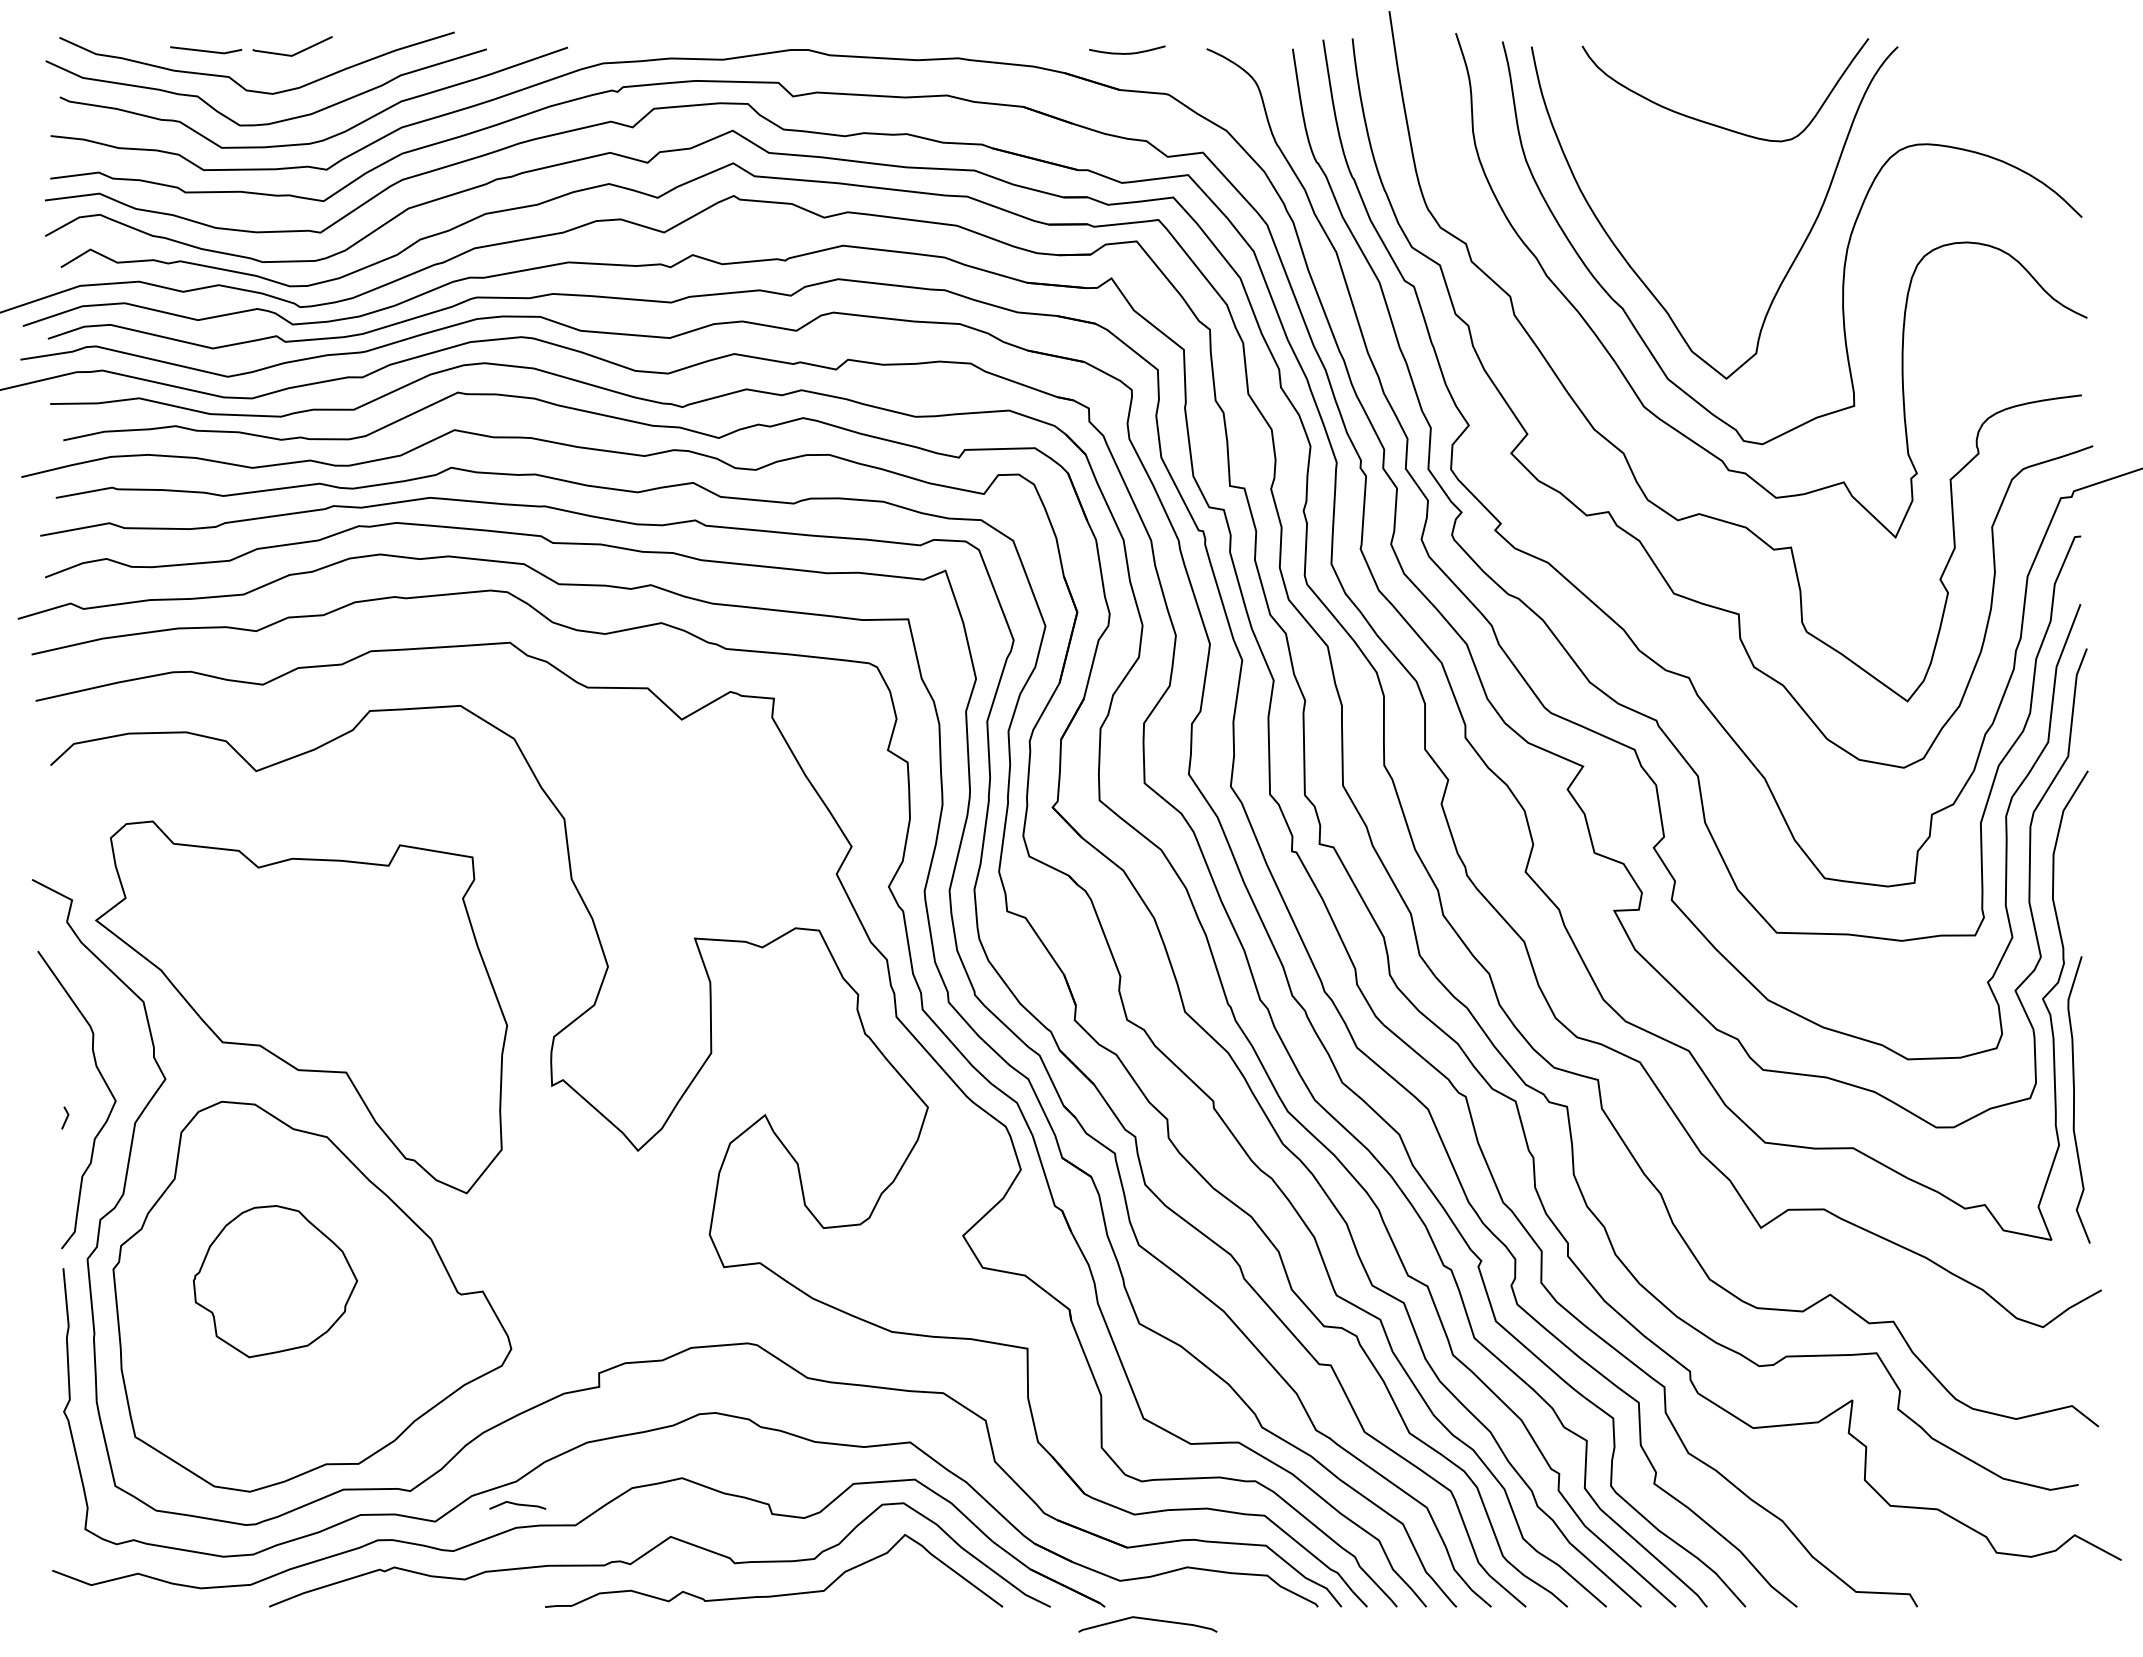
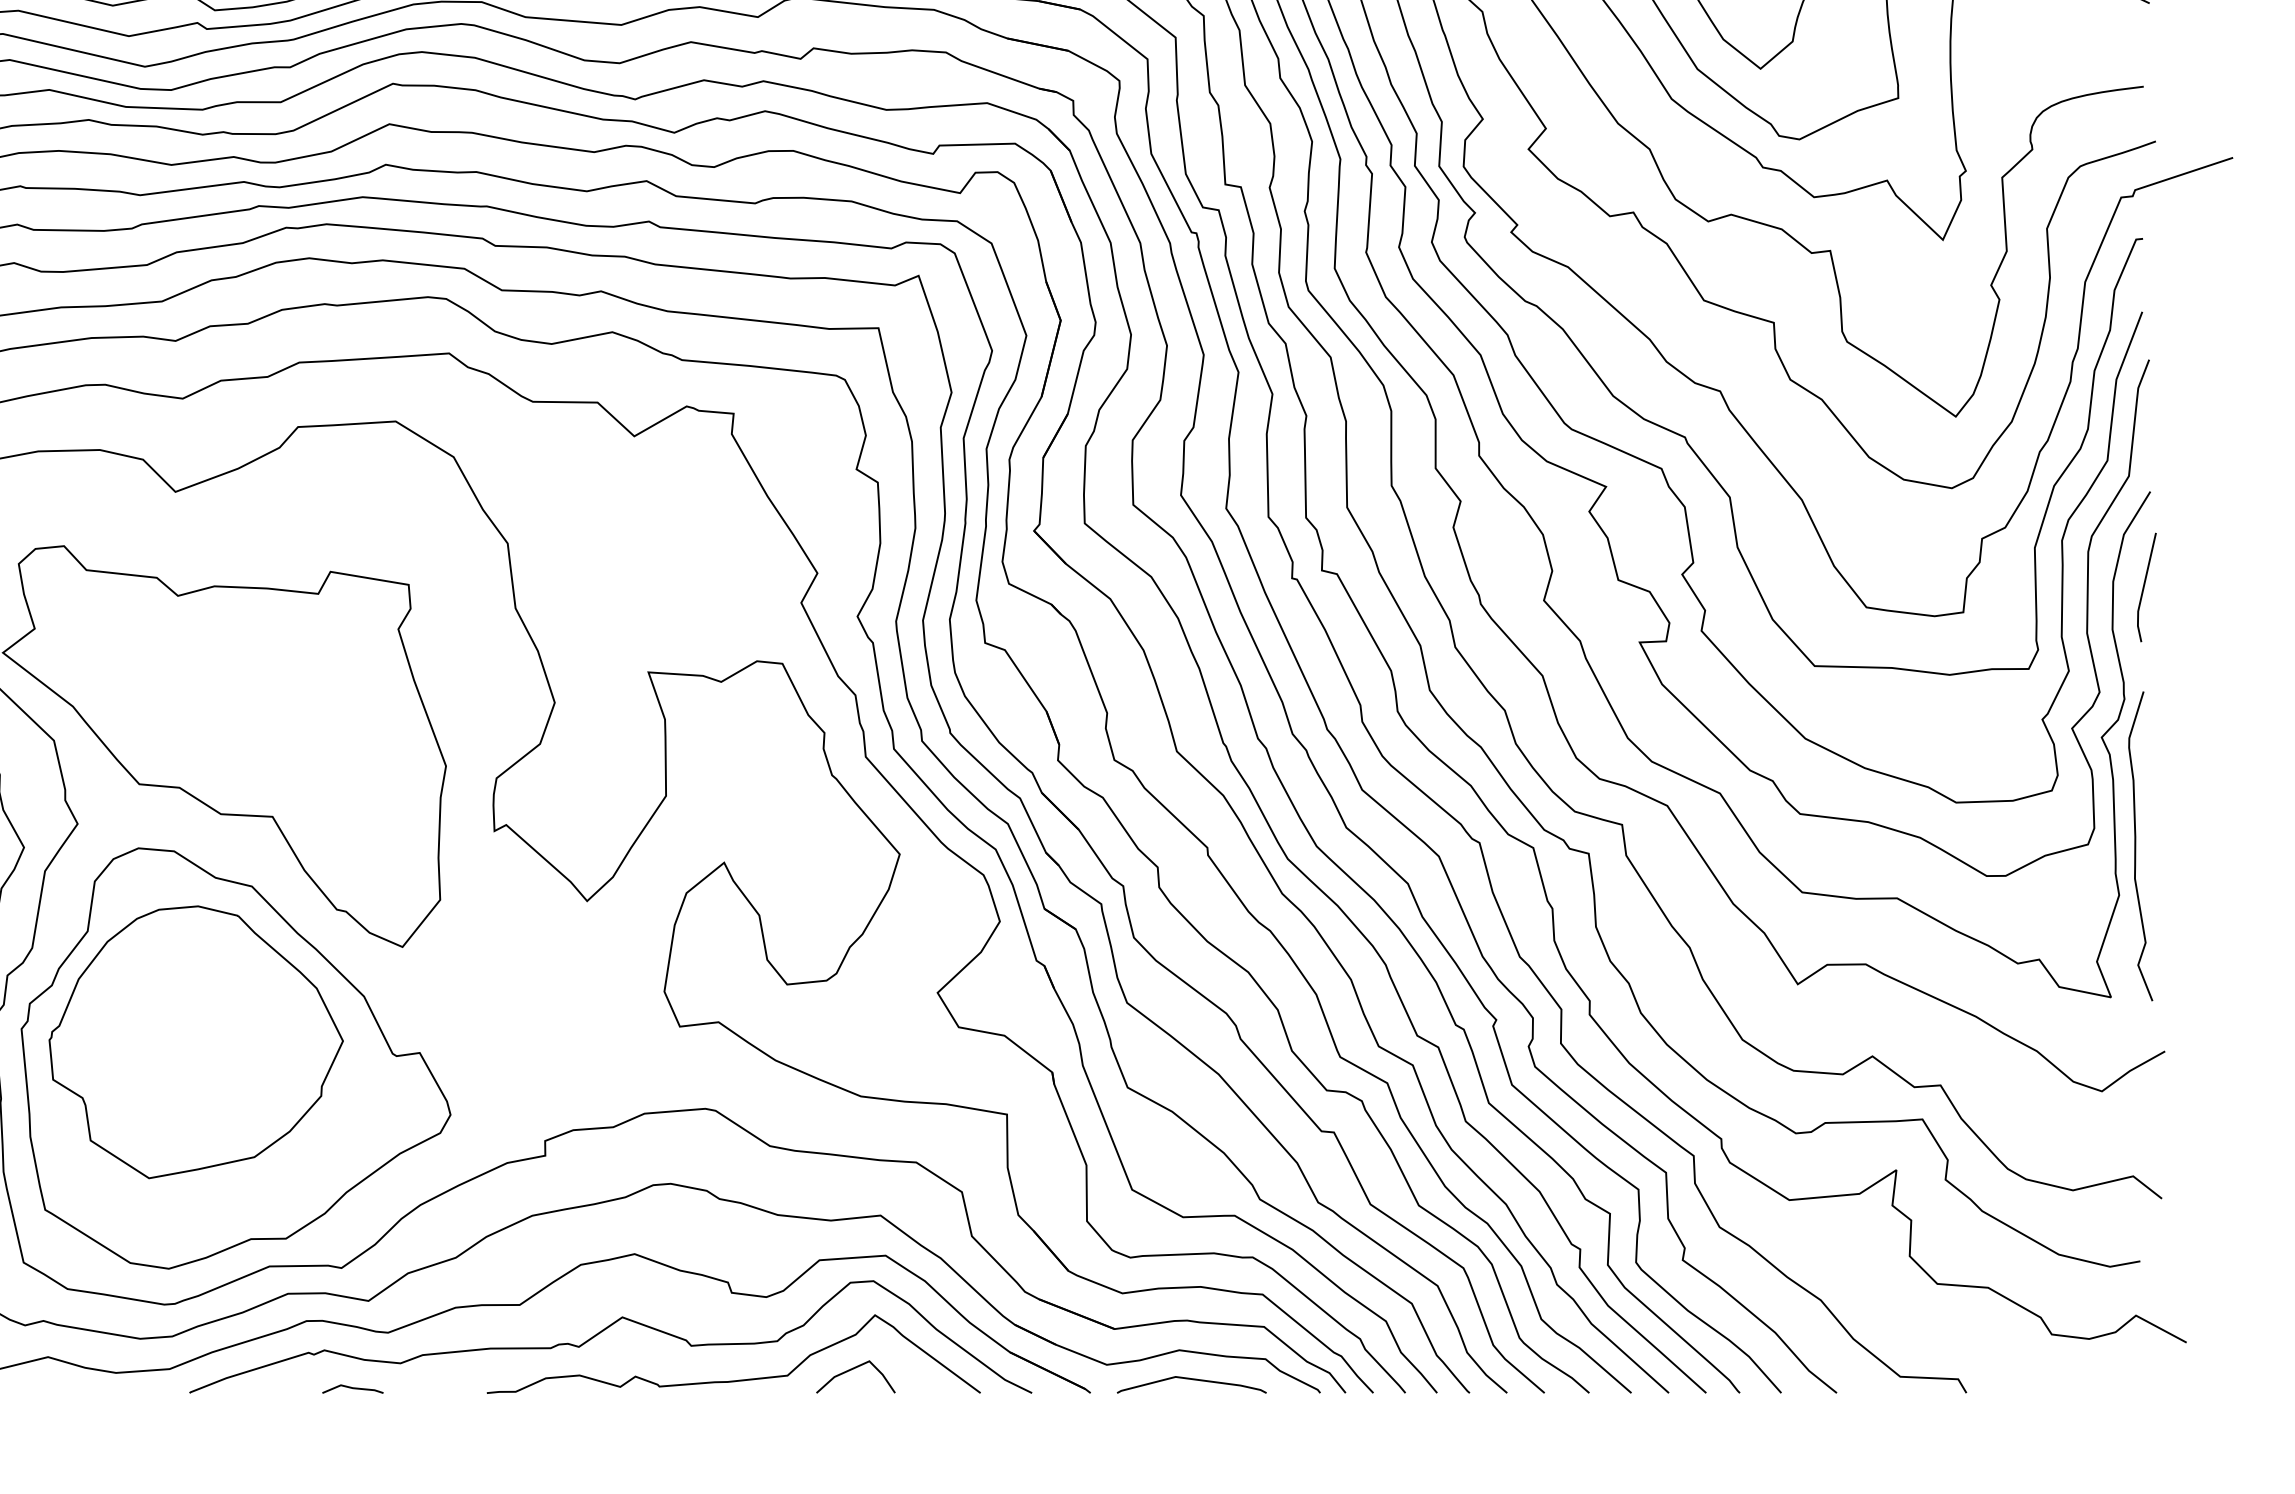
line: (2082, 859) -> (2144, 587), added
part: (275, 1281) -> (196, 1042), size x1.67
line: (517, 1505) -> (352, 1389), moved
line: (885, 1585) -> (853, 1369), added
curve: (1148, 1620) -> (1192, 1380), moved

